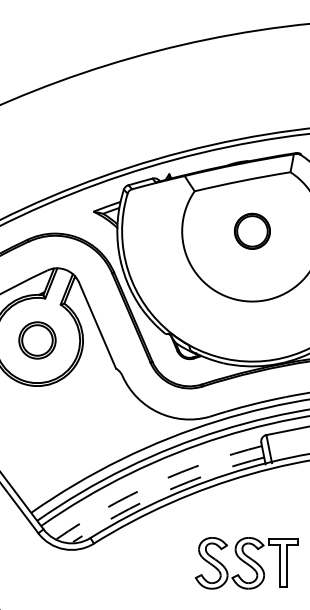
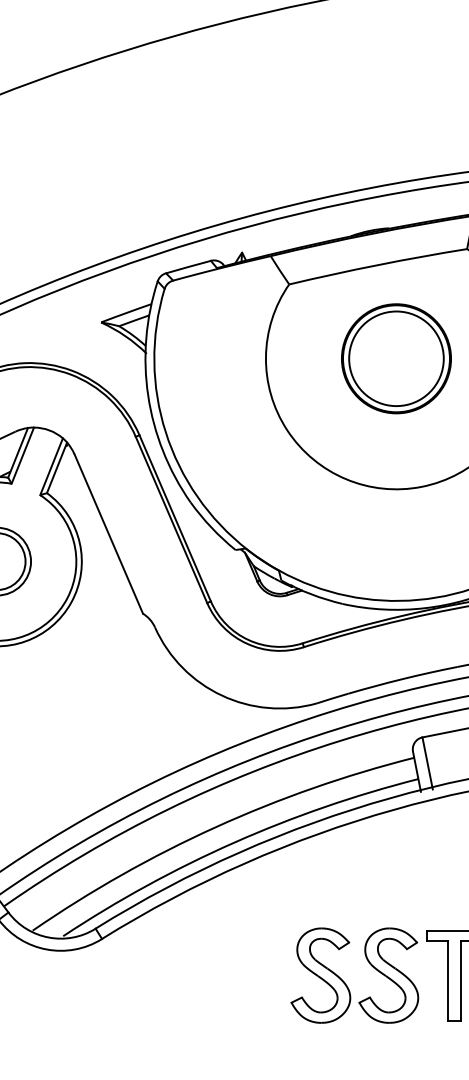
part: (252, 231) -> (396, 359), size x1.67
arc: (155, 483) -> (216, 827), dashed -> solid
arc: (165, 491) -> (234, 842), dashed -> solid

